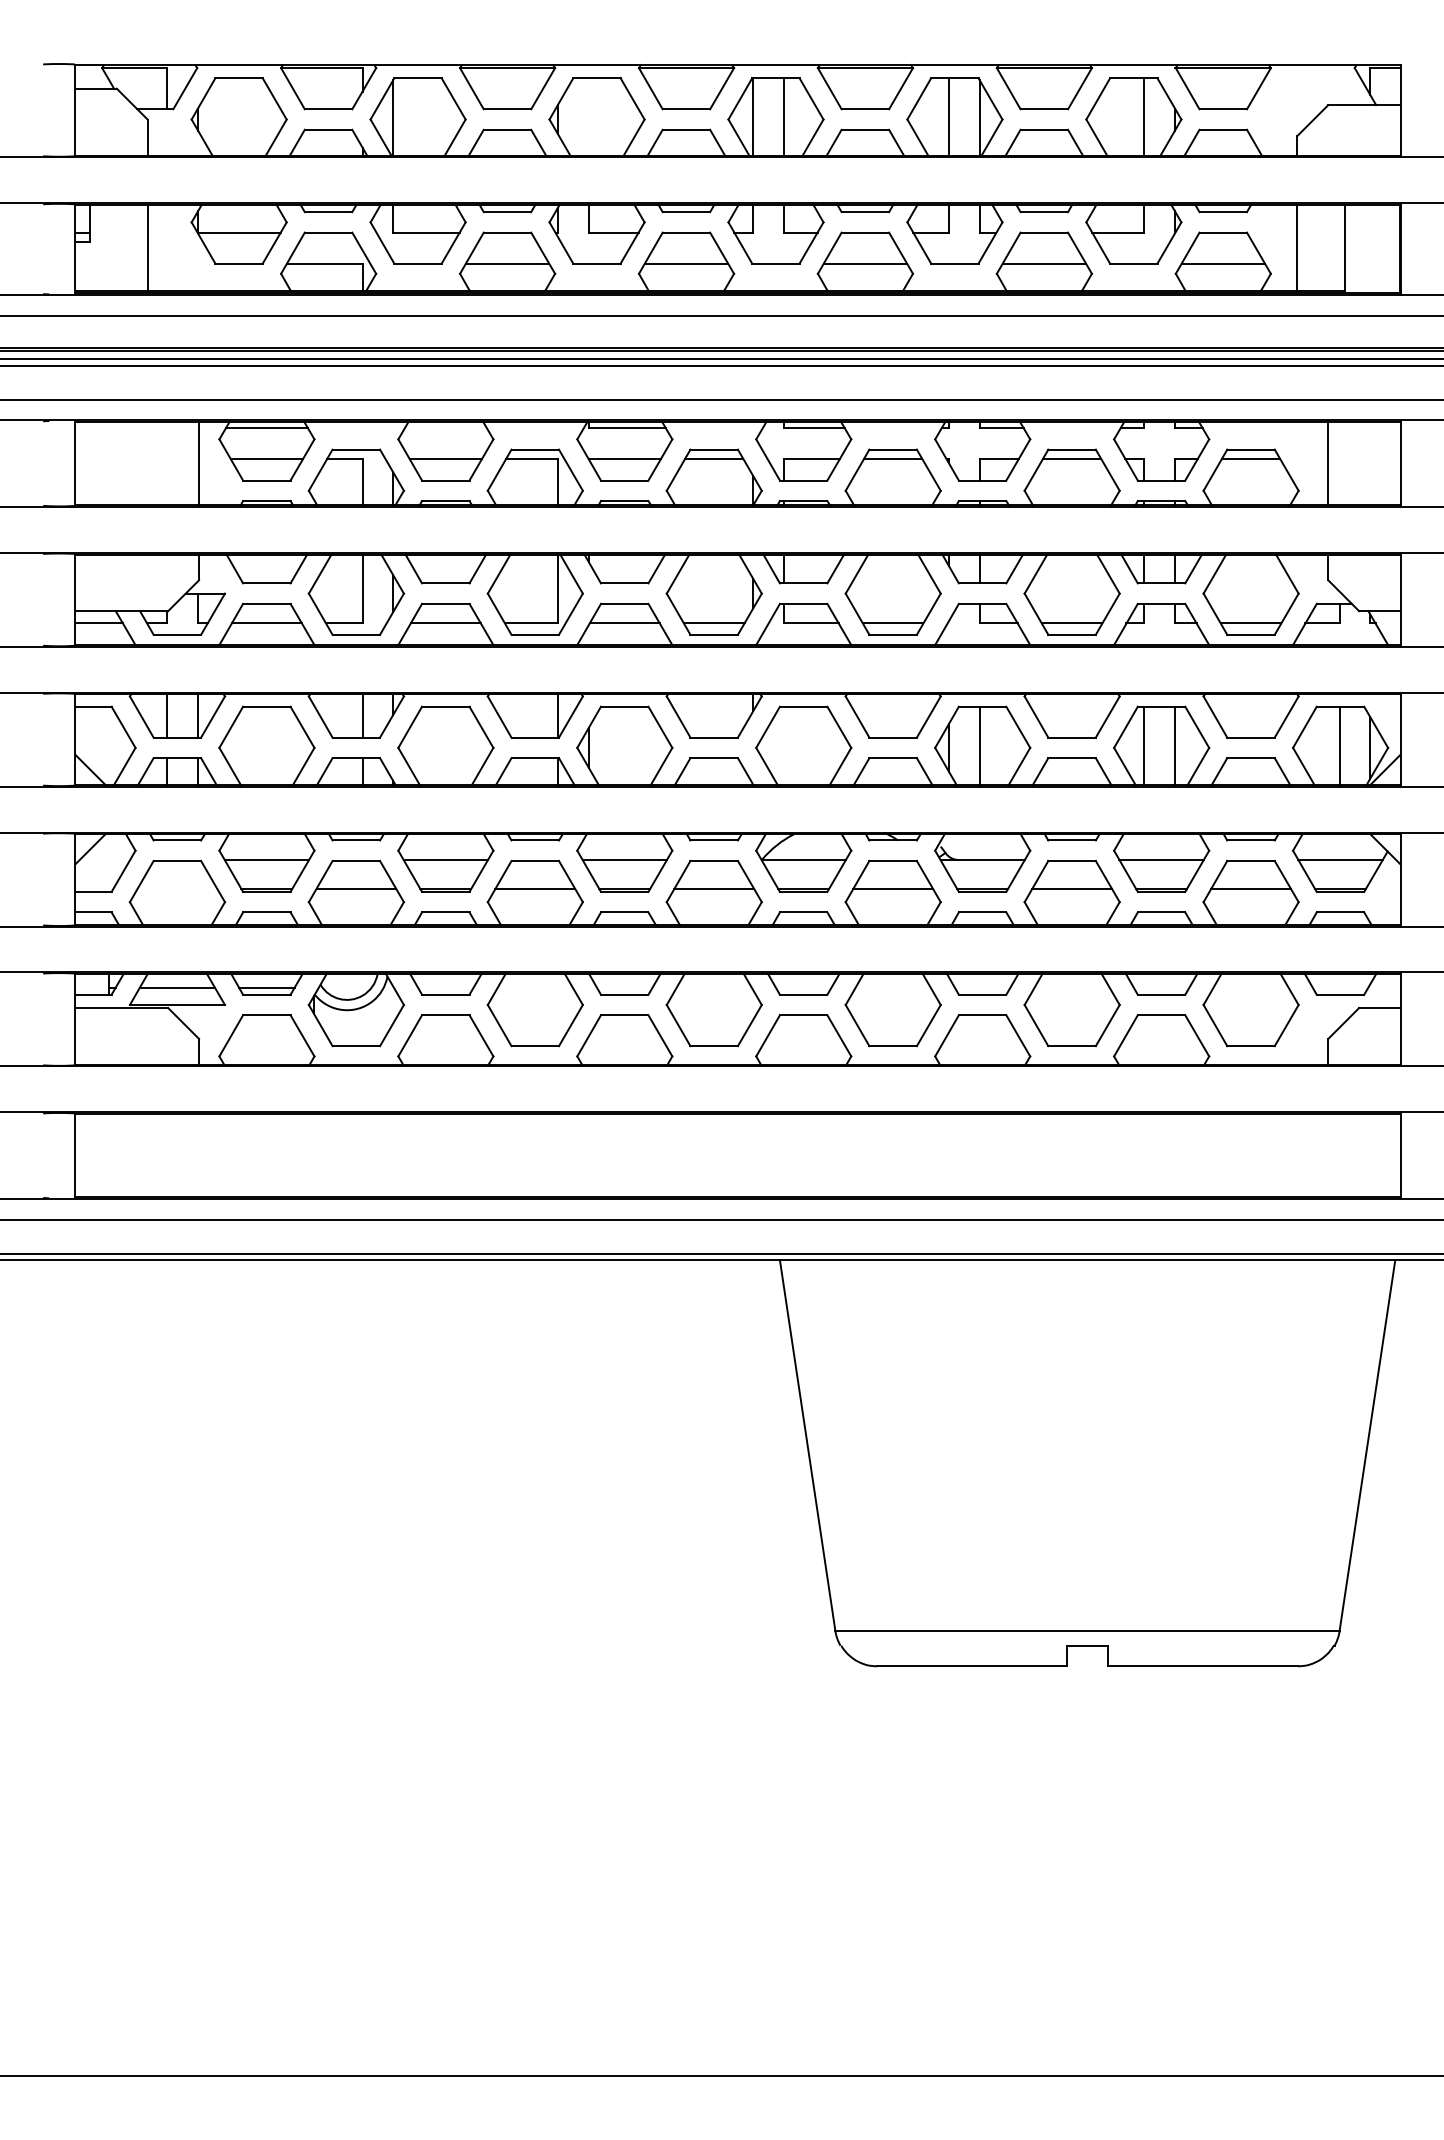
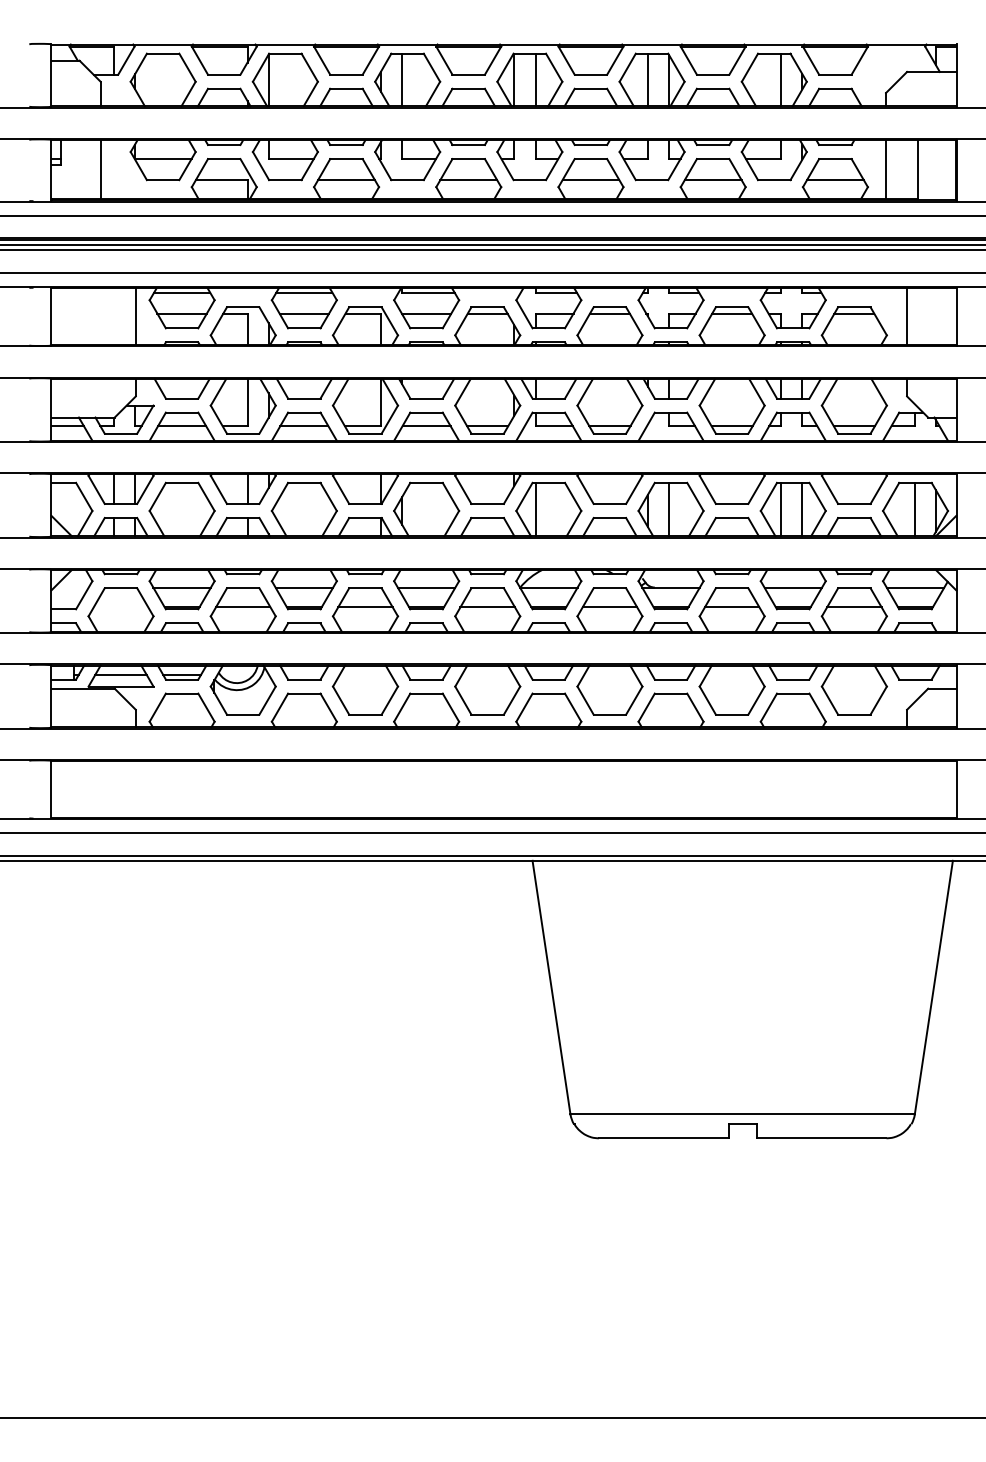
line: (589, 116) -> (402, 79), added
line: (446, 428) -> (304, 292), added
line: (784, 745) -> (535, 509), added

